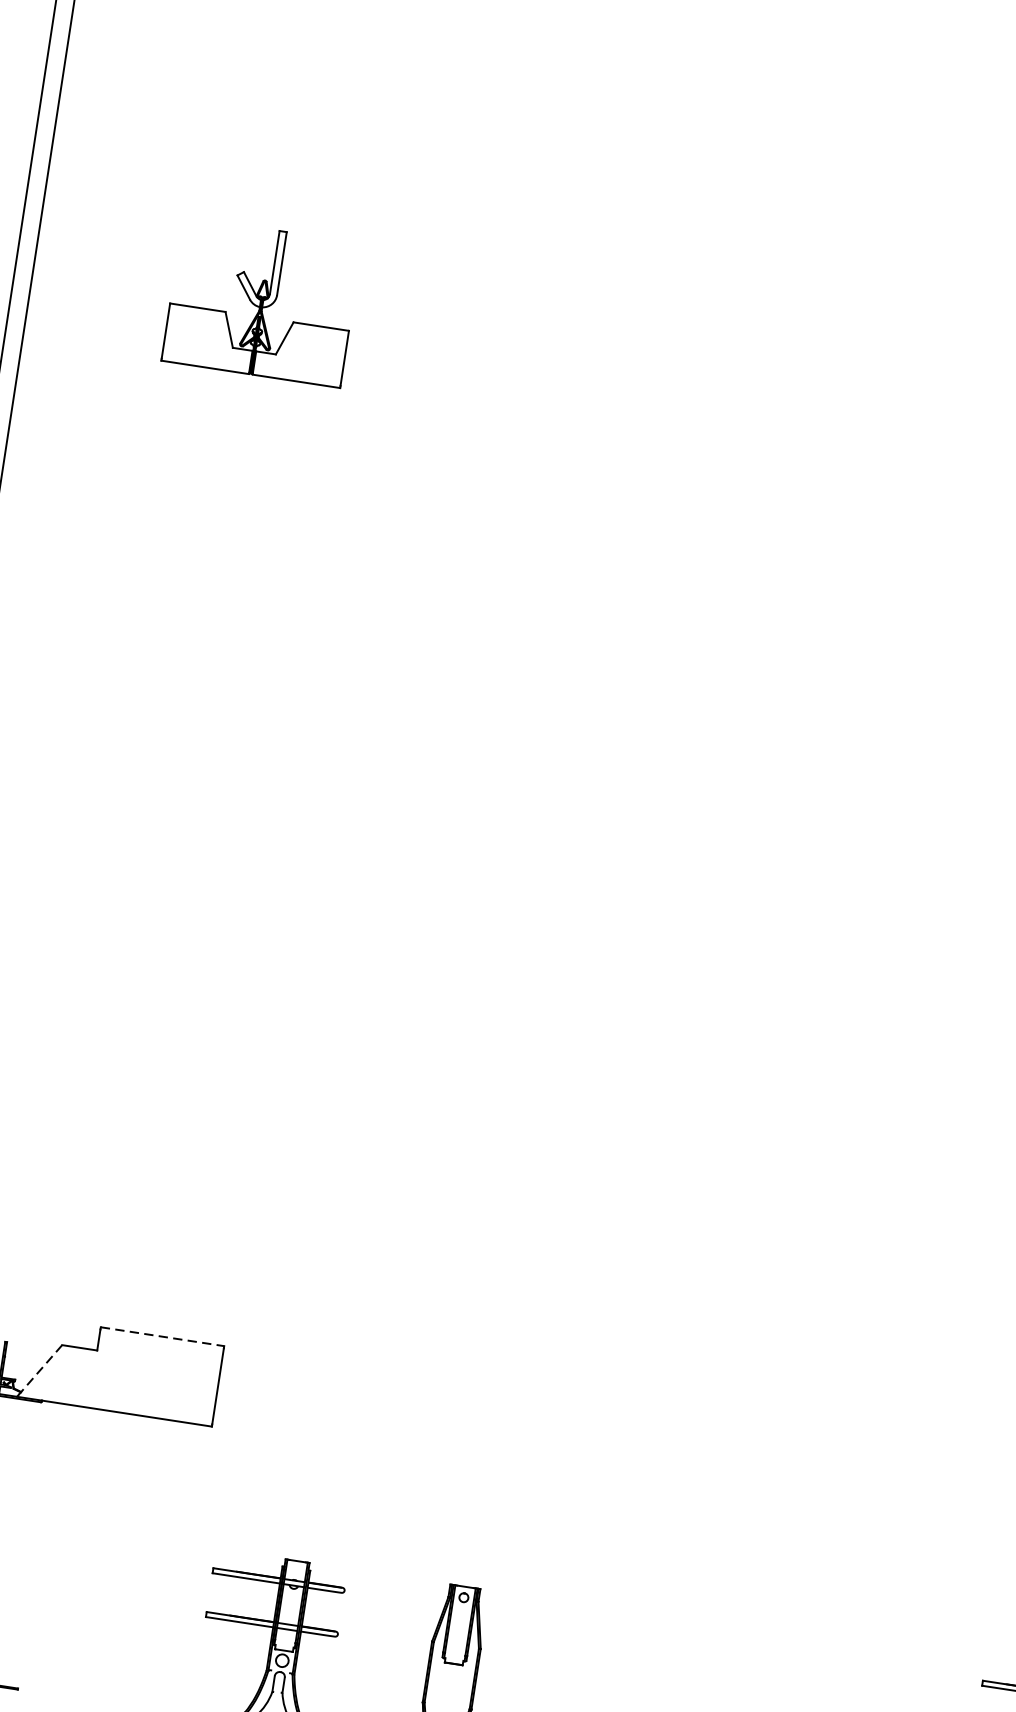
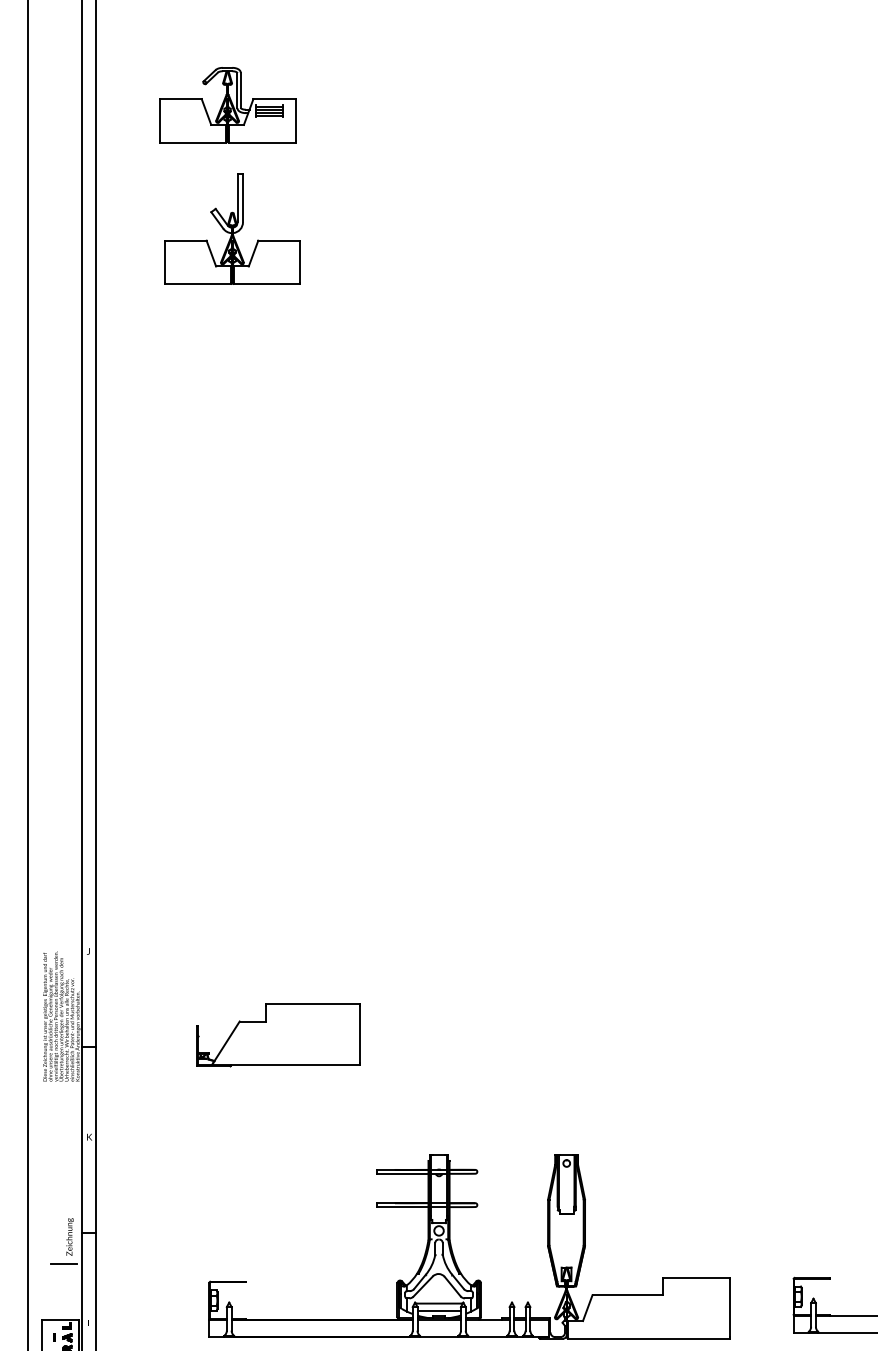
part: (230, 137) -> (227, 105), added
part: (262, 301) -> (232, 228), moved
line: (162, 1336) -> (313, 1003), dashed -> solid
line: (40, 1370) -> (226, 1042), dashed -> solid

